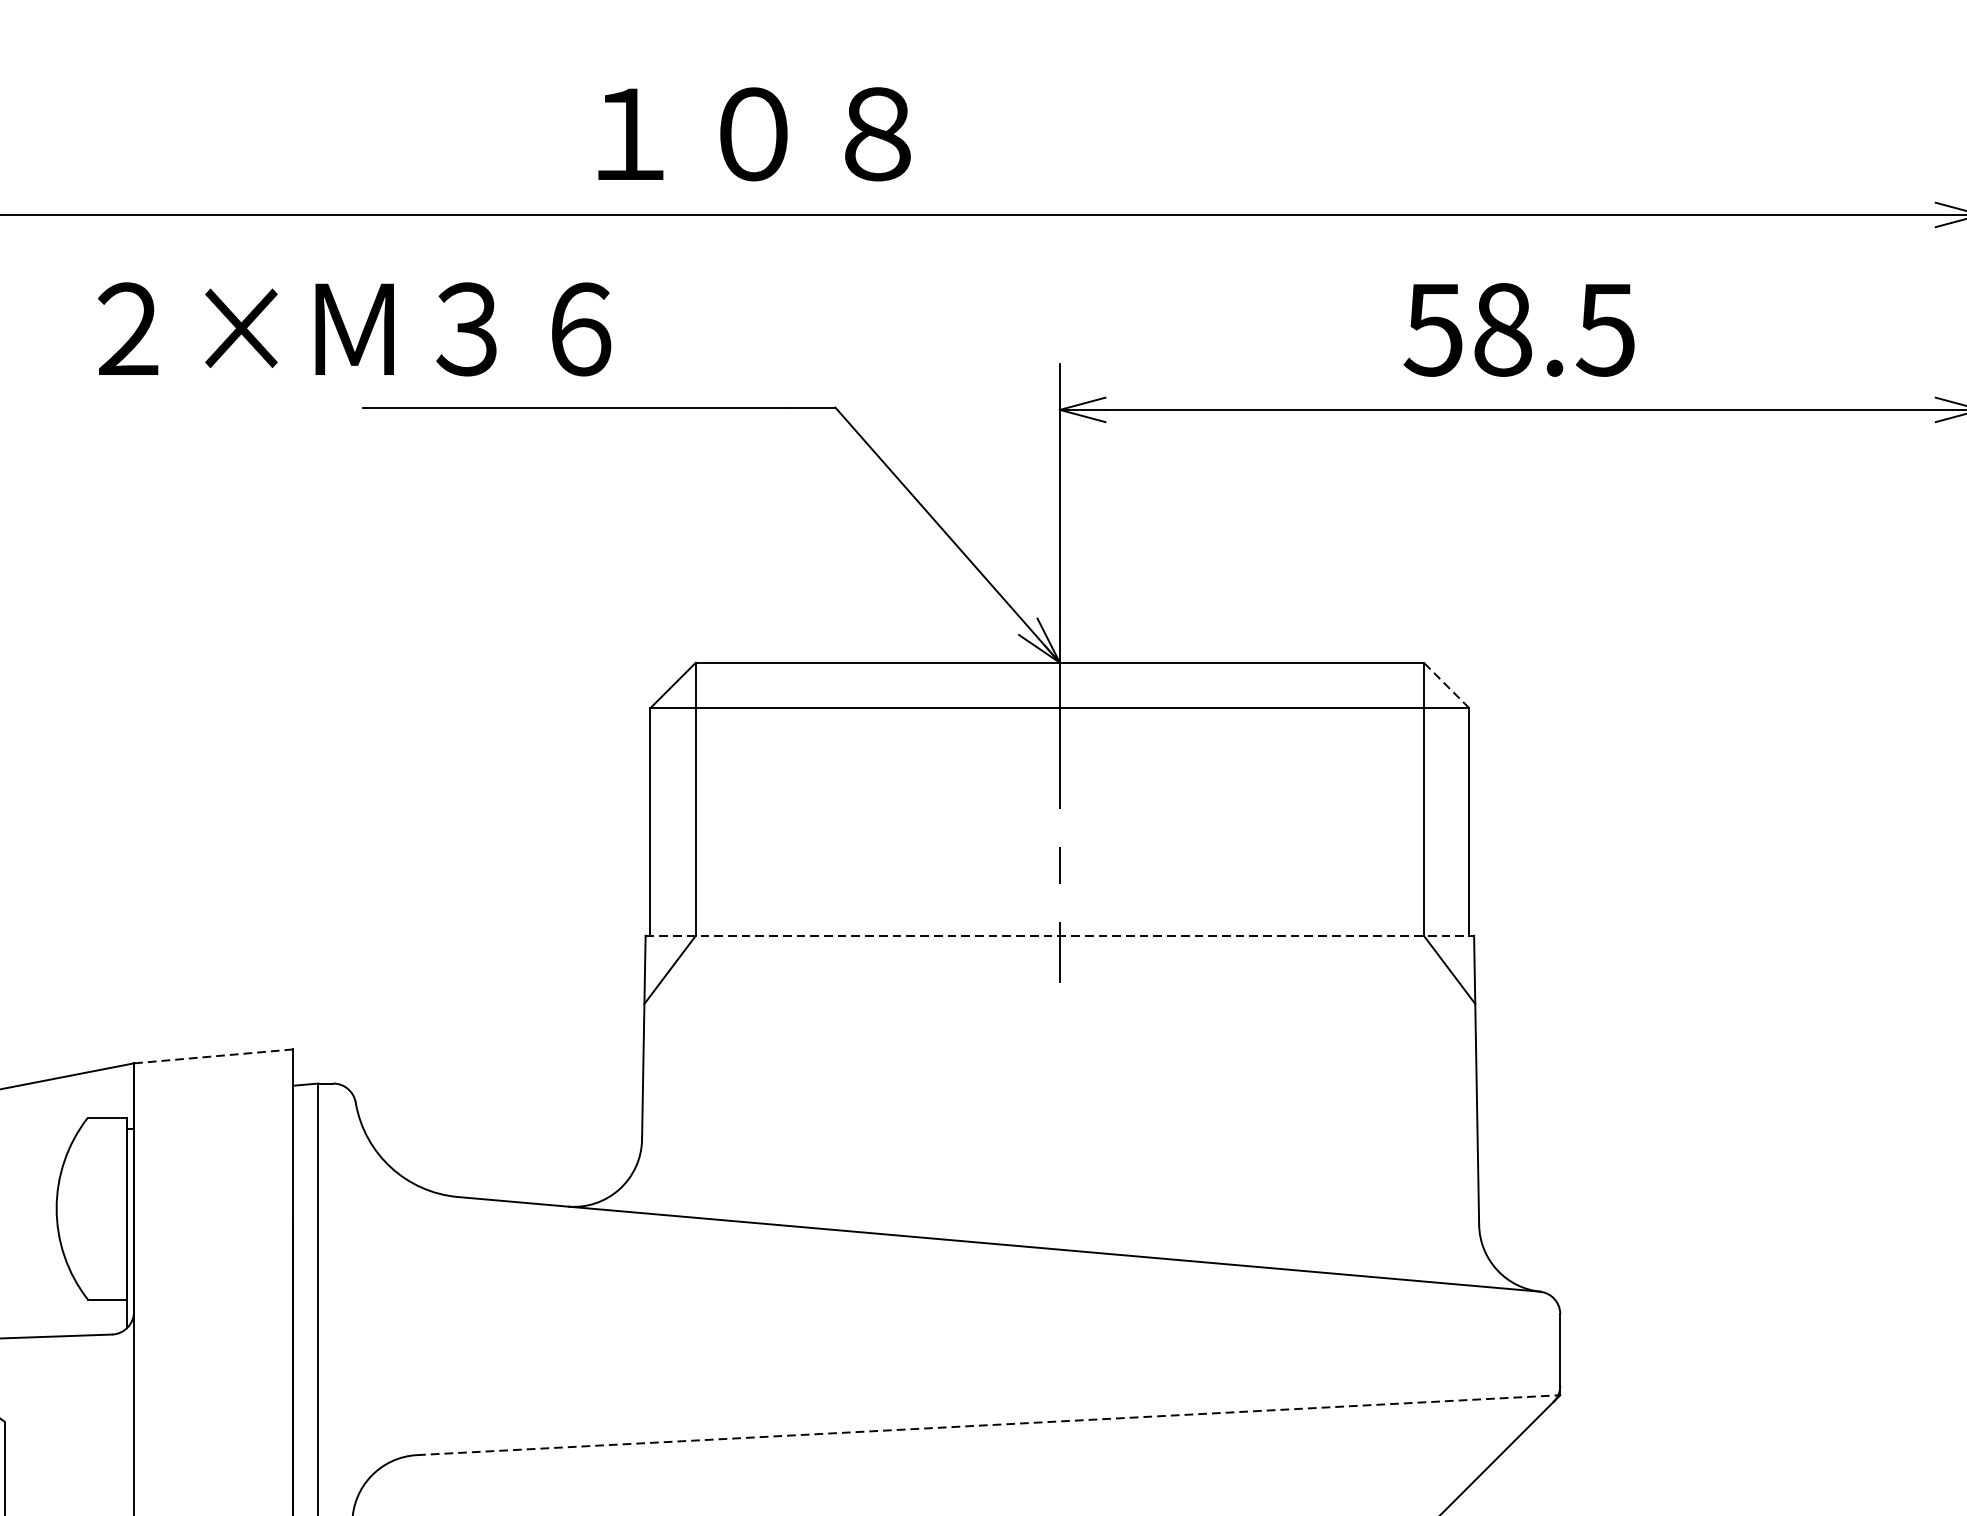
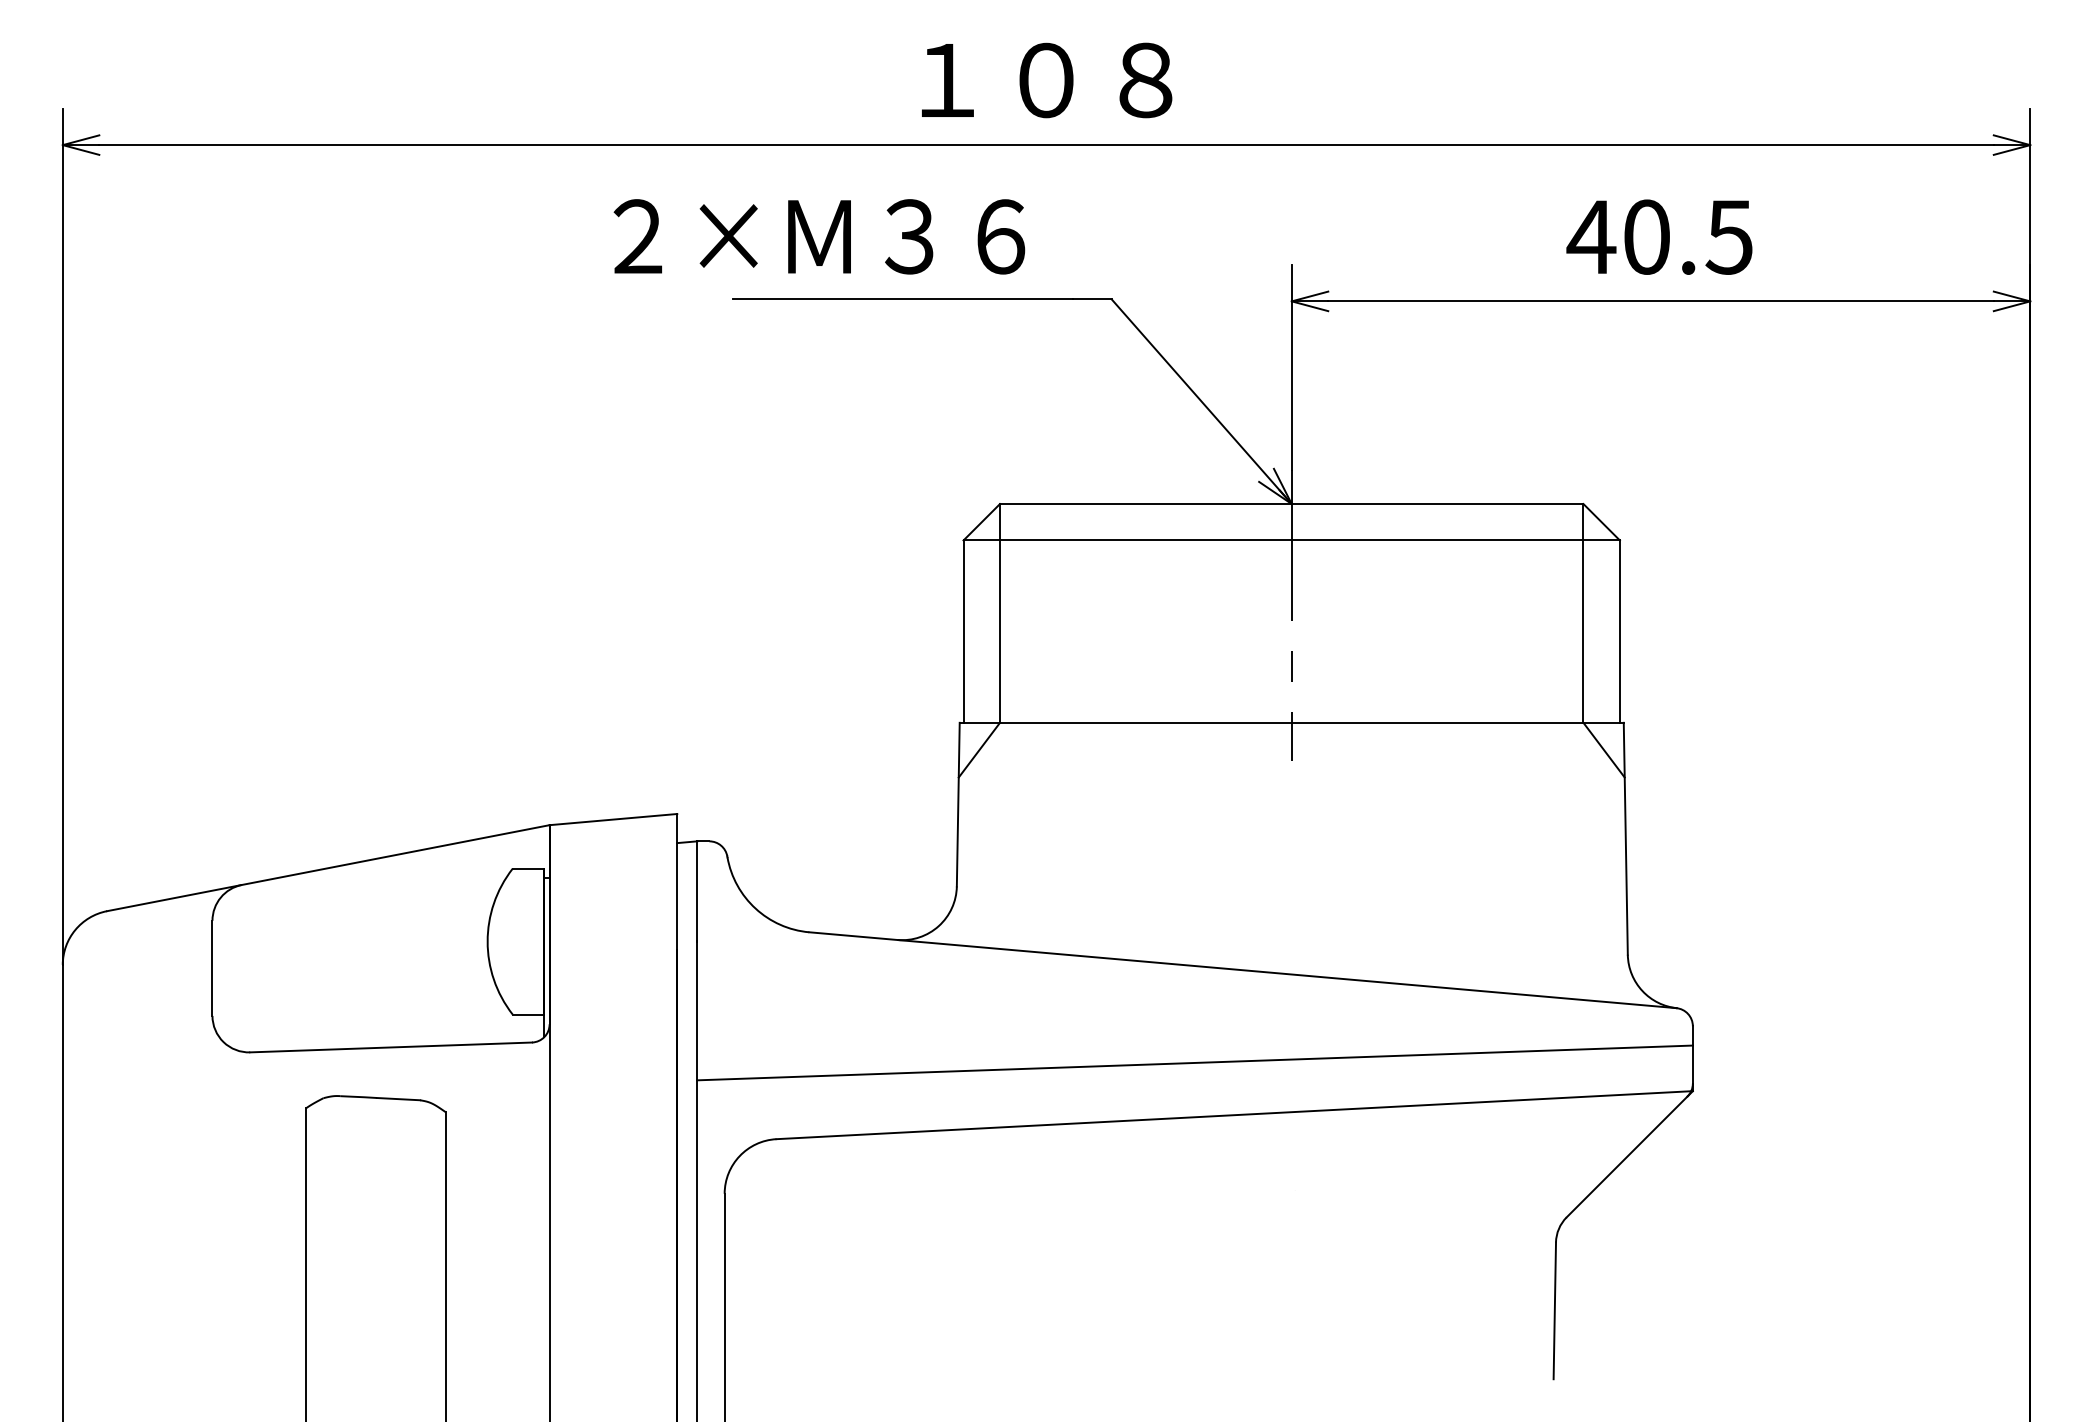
text: (354, 328) -> (819, 236), moved
text: (1467, 328) -> (1618, 236), 58.5 -> 40.5
line: (1446, 685) -> (1601, 522), dashed -> solid
line: (1060, 935) -> (1292, 722), dashed -> solid
line: (212, 1056) -> (612, 819), dashed -> solid
line: (938, 1359) -> (1194, 1062), added
line: (988, 1425) -> (1234, 1115), dashed -> solid

